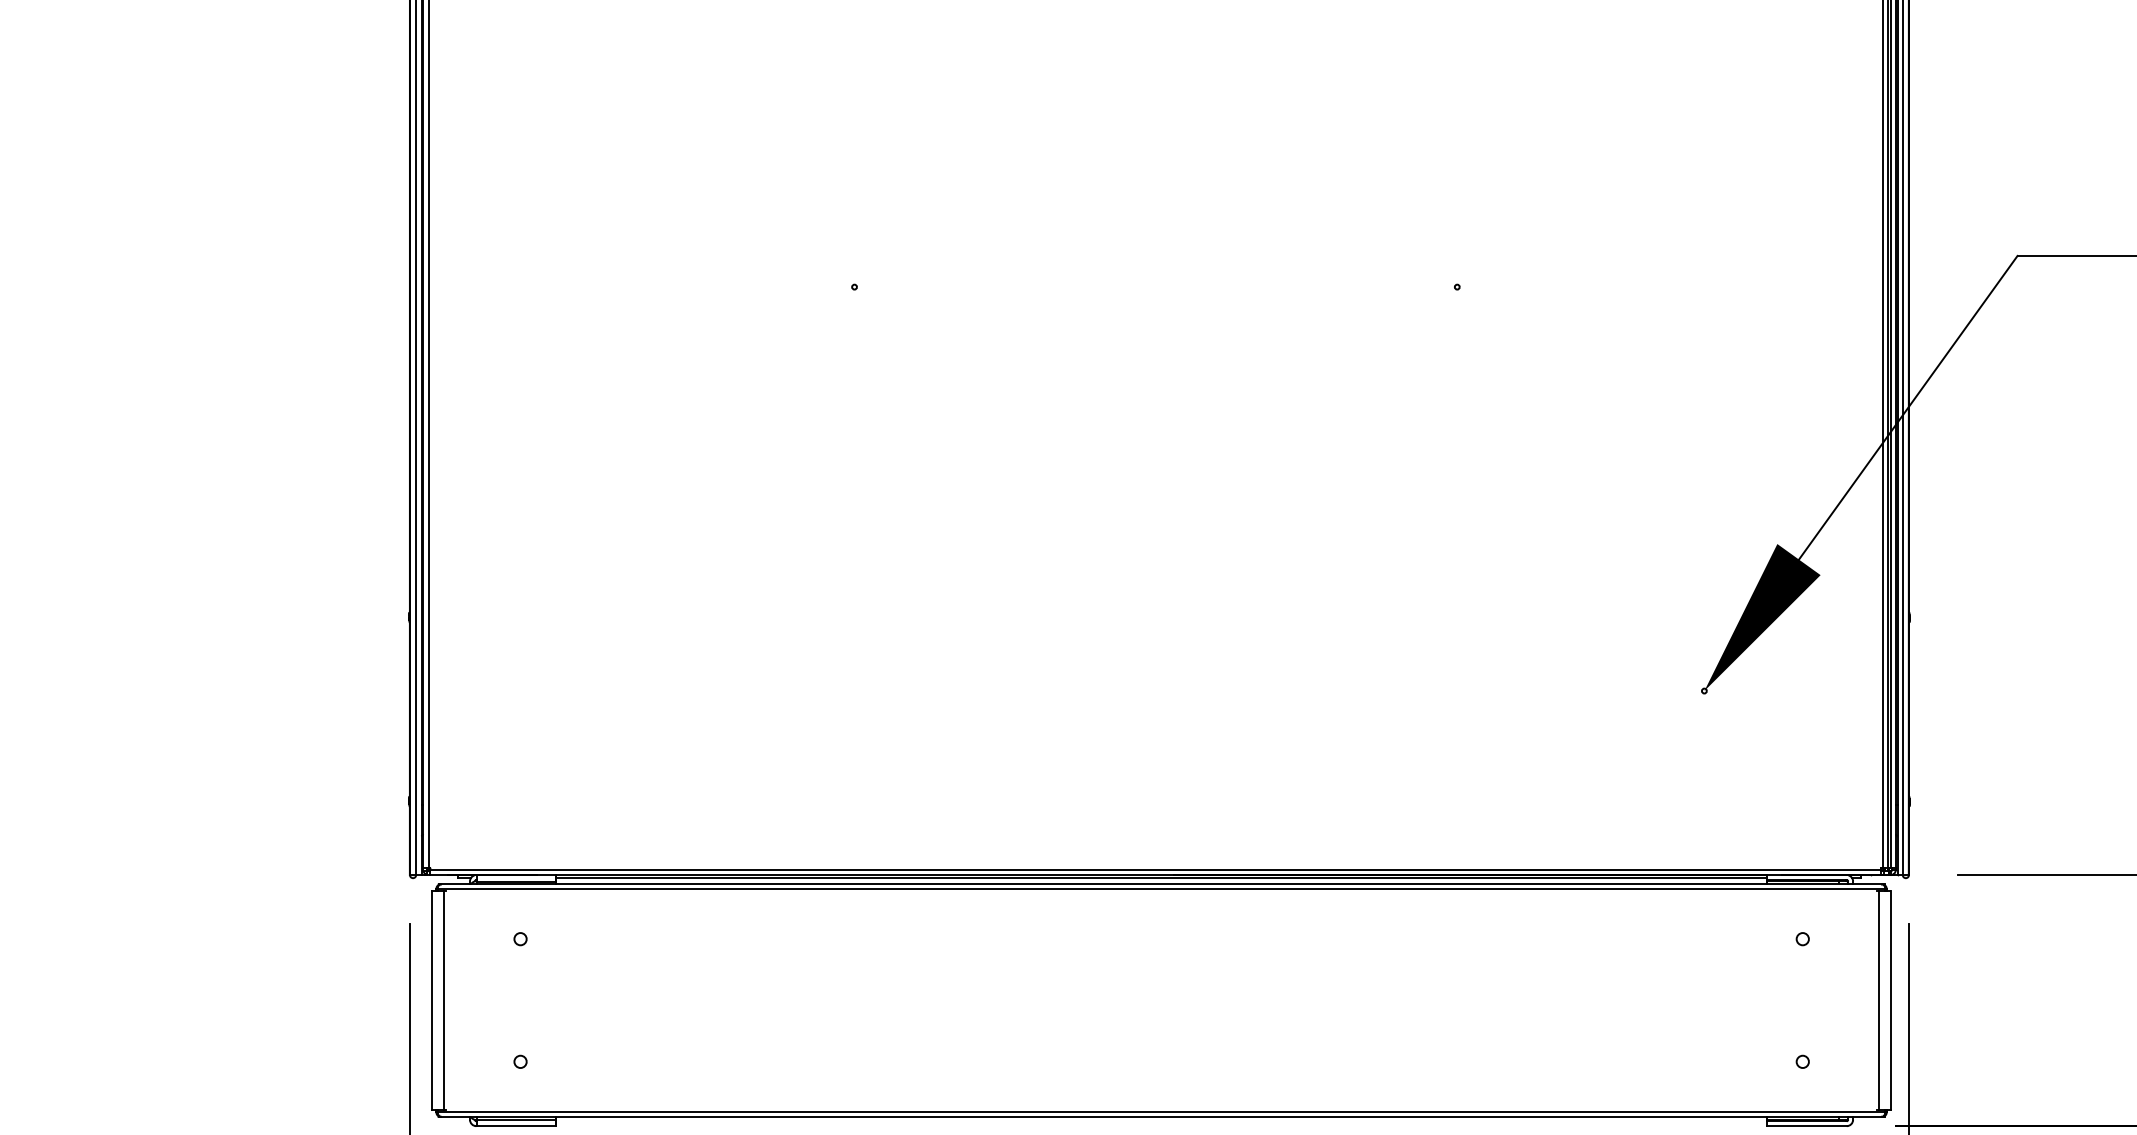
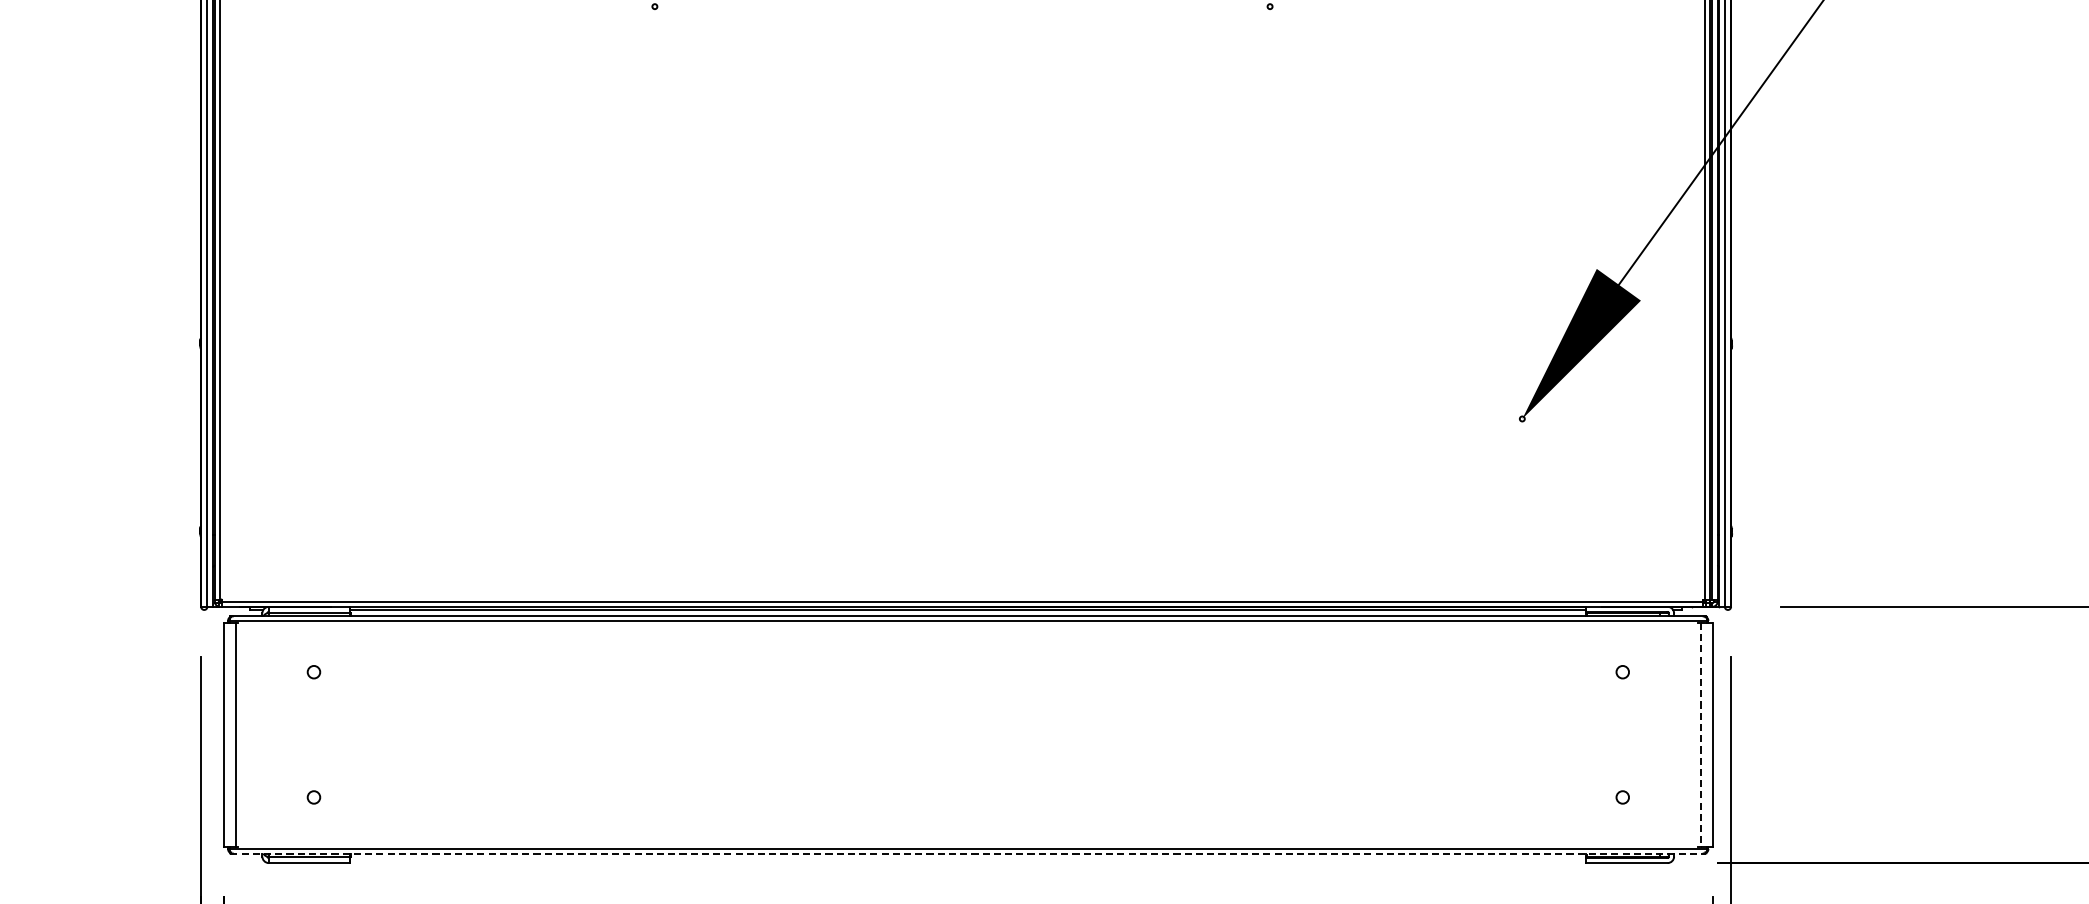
line: (1879, 1000) -> (1701, 734), solid -> dashed
line: (1161, 1116) -> (968, 853), solid -> dashed

